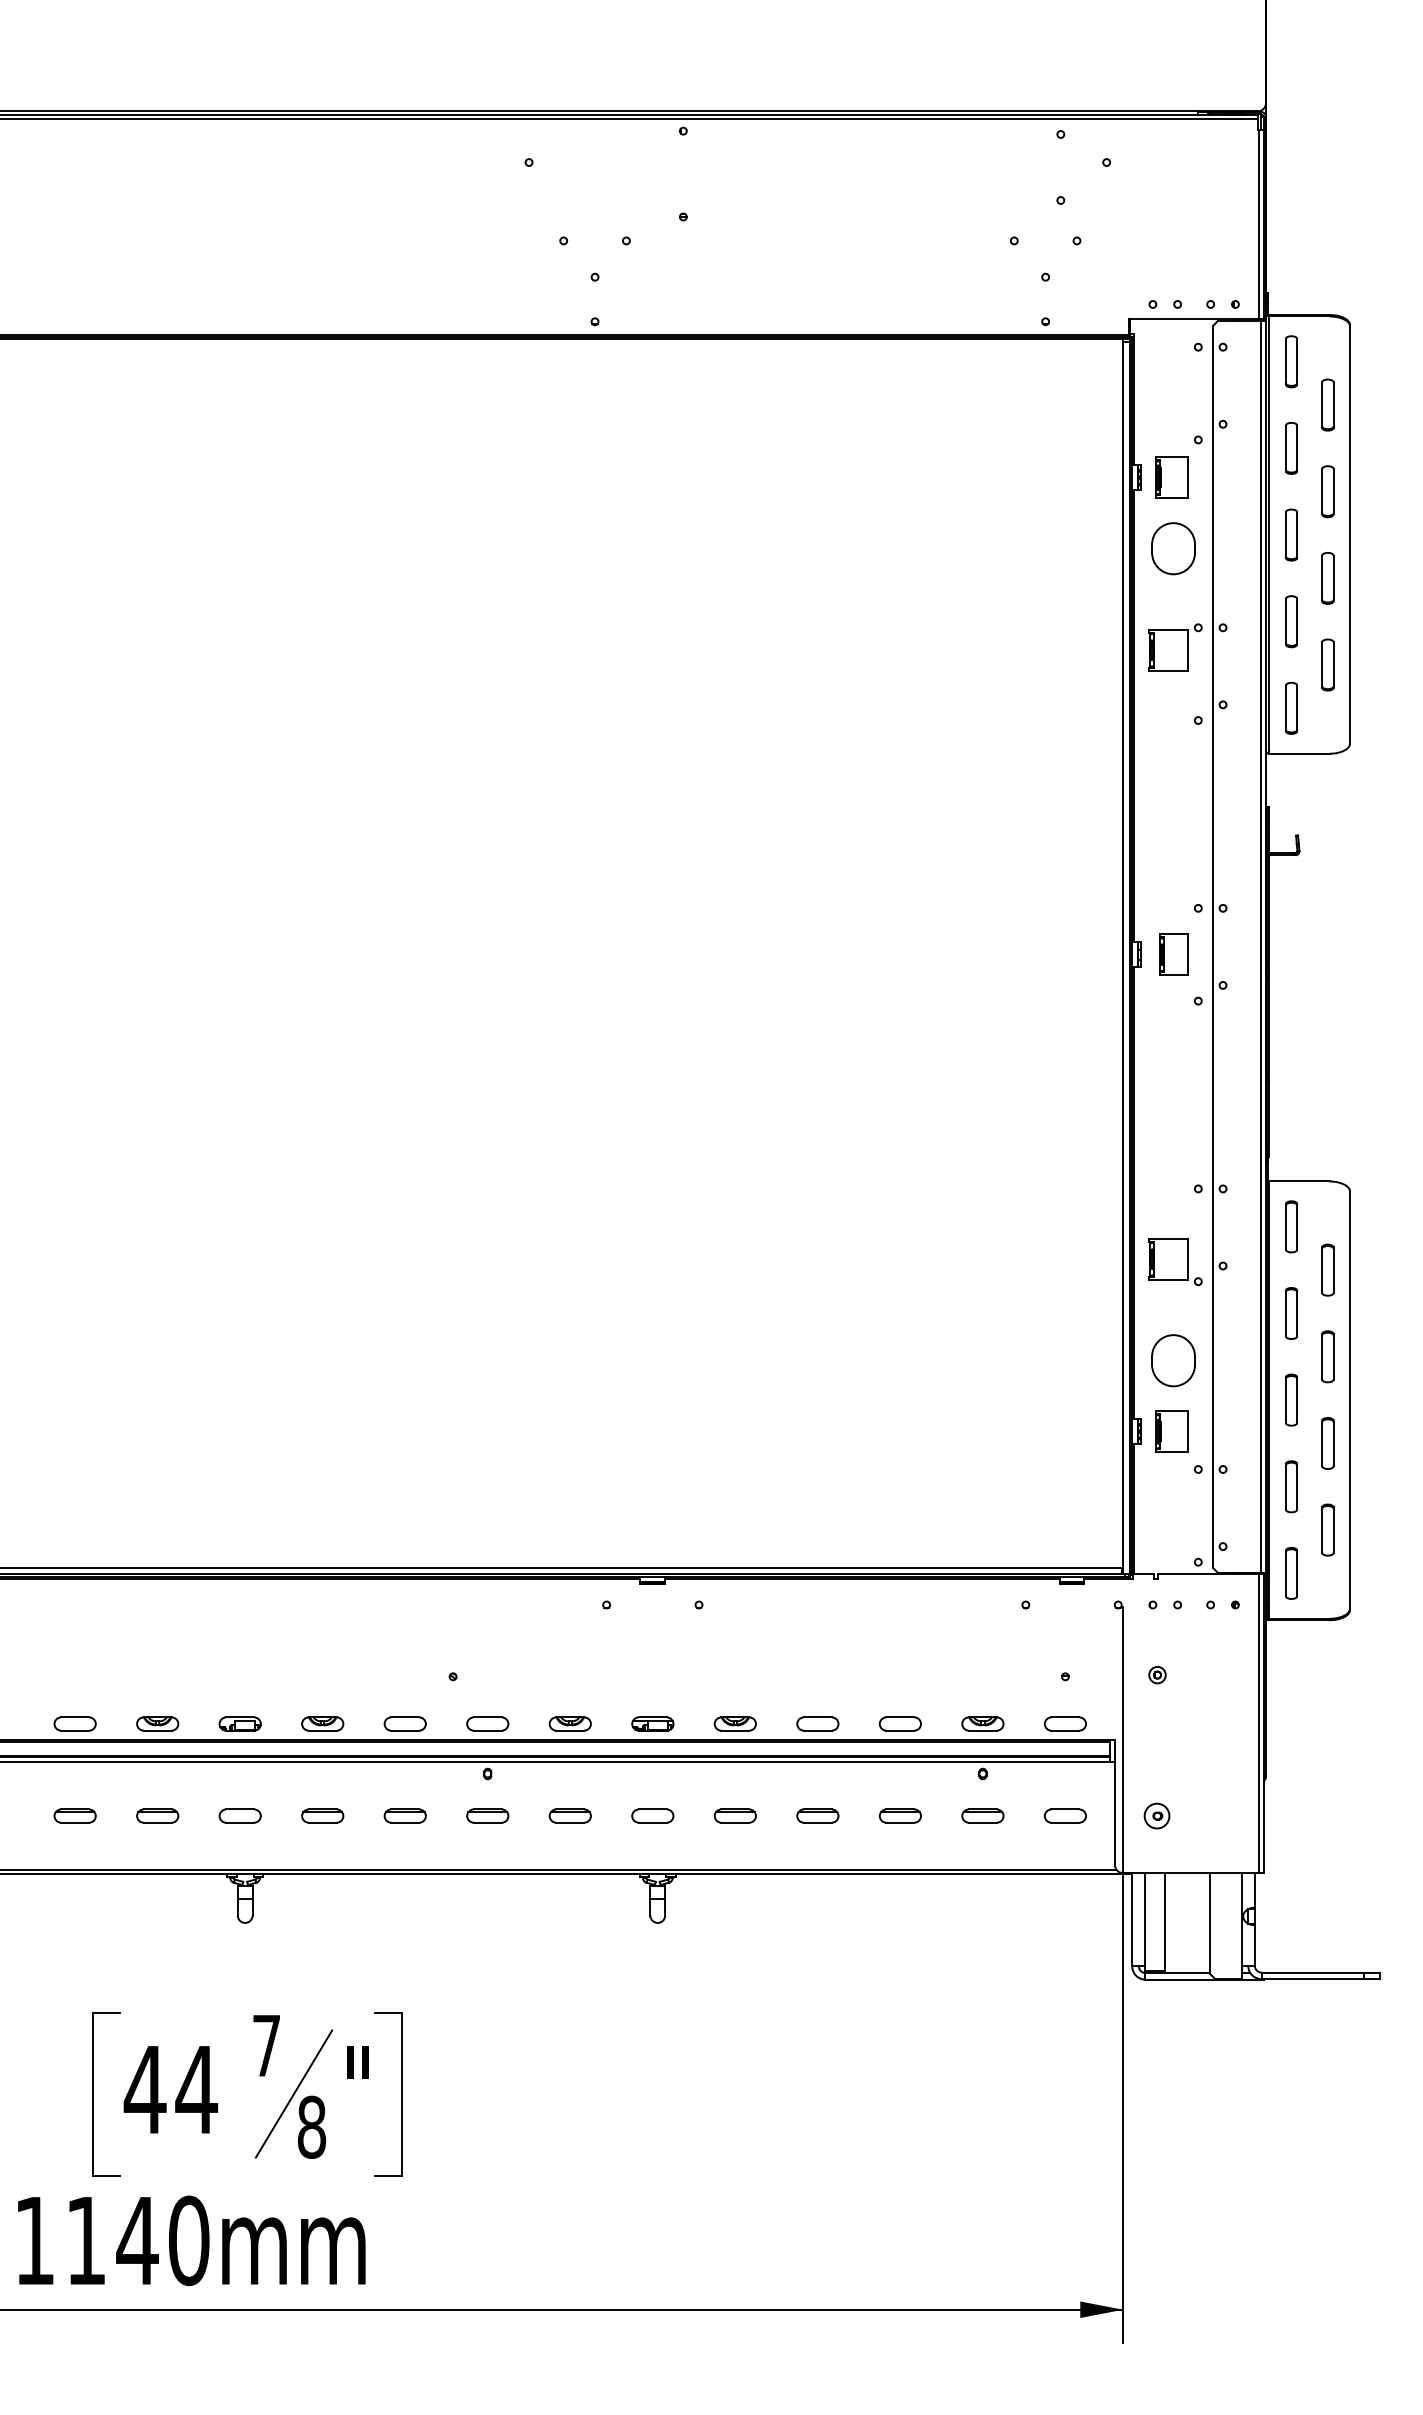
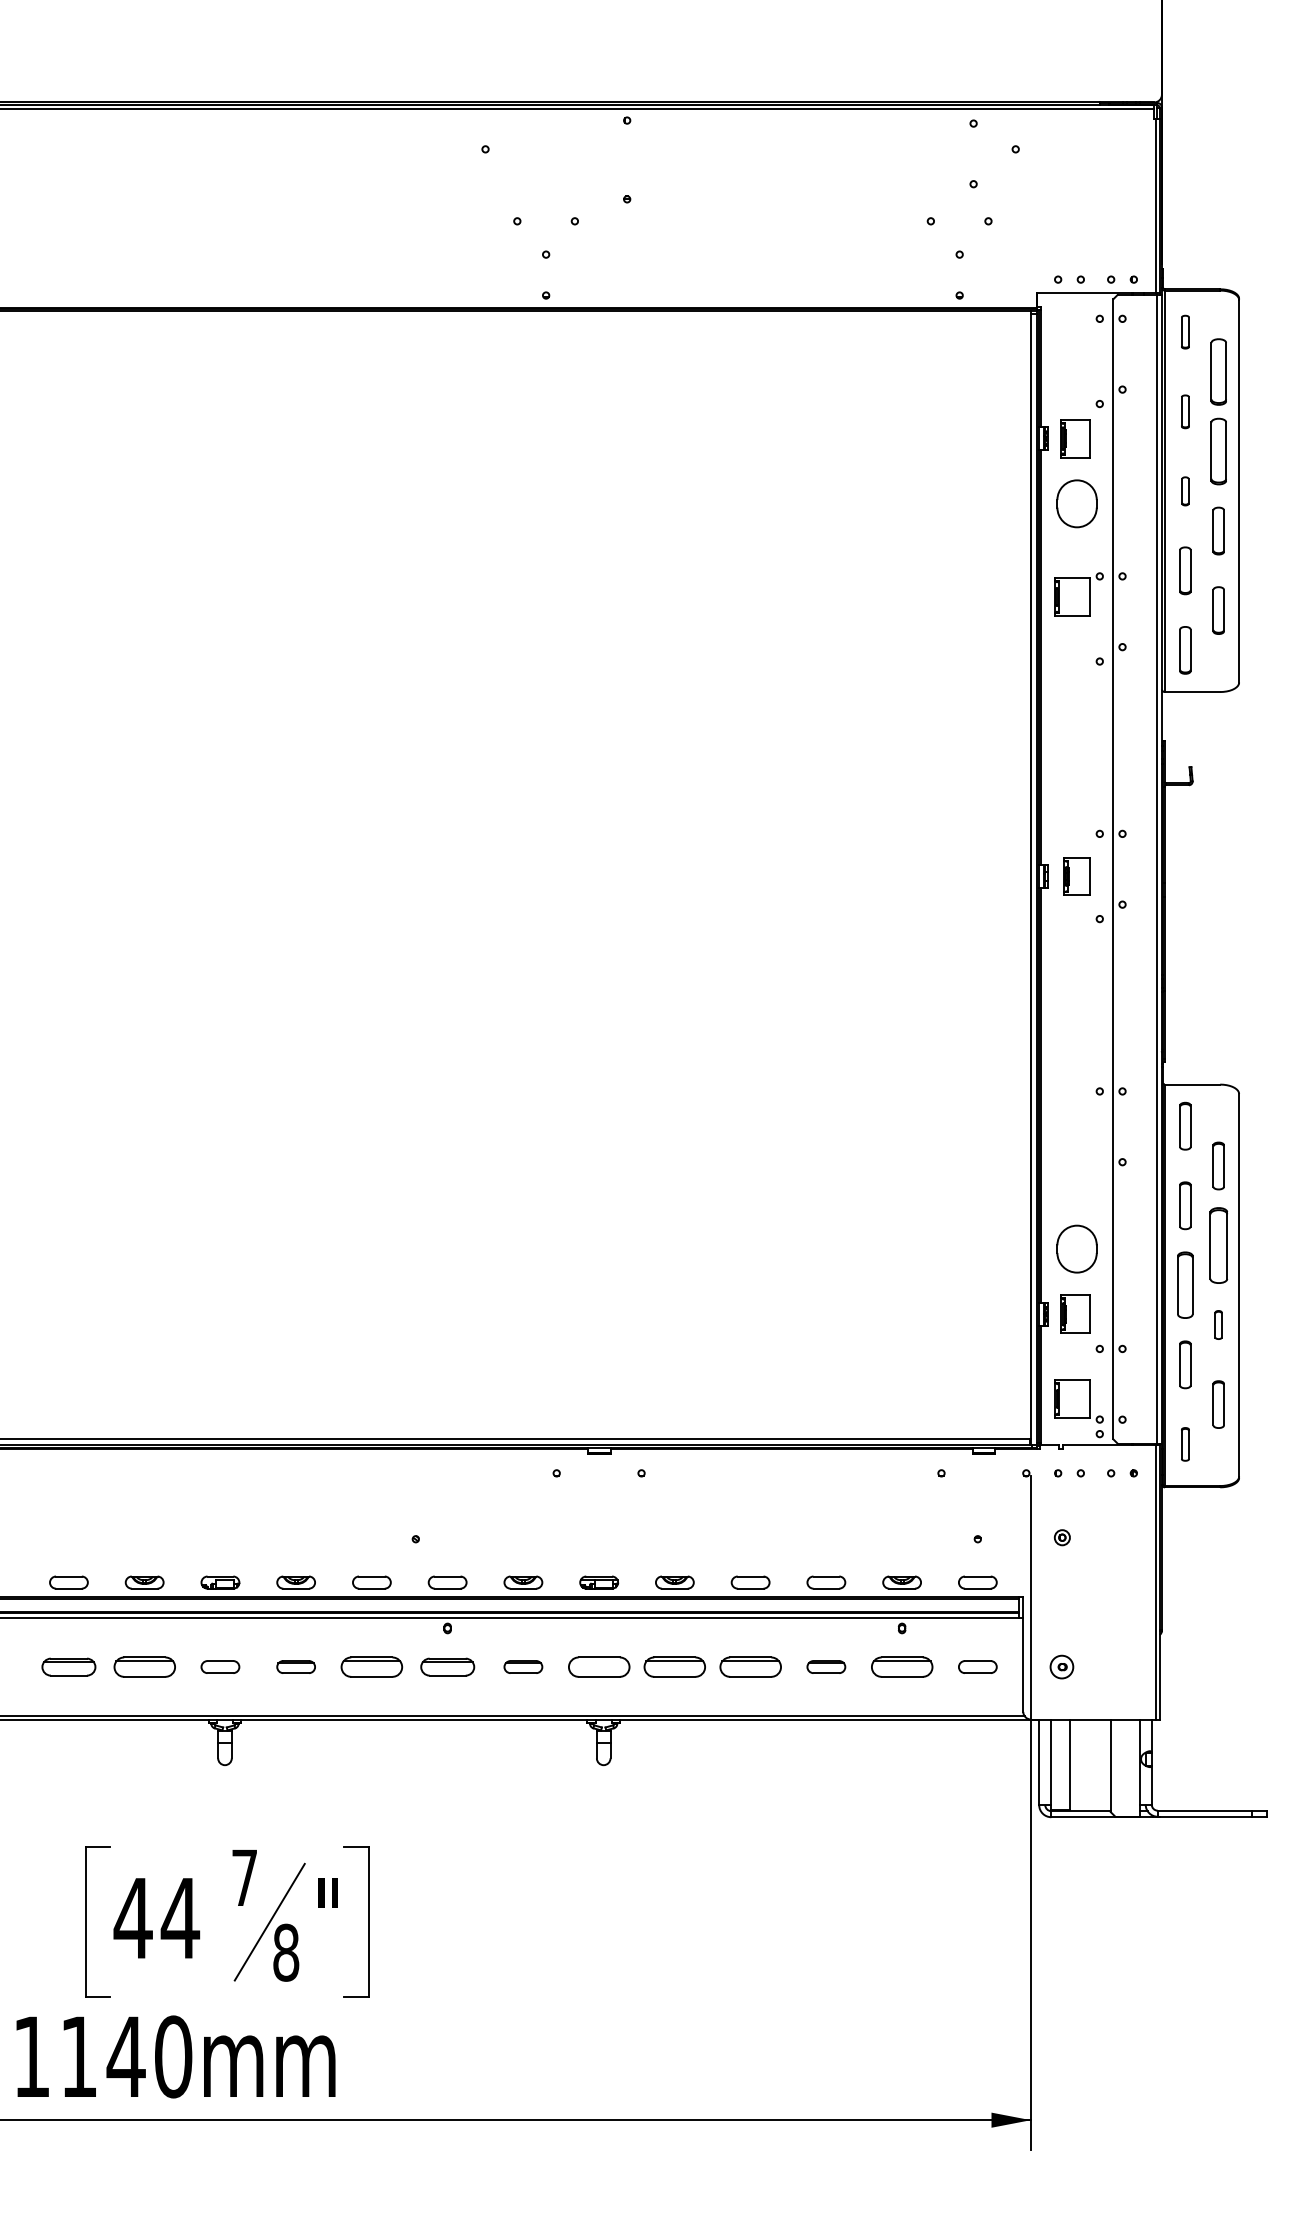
part: (1291, 360) -> (1185, 331), size x0.7
part: (1327, 404) -> (1218, 371), size x1.4
part: (1291, 448) -> (1185, 411), size x0.7
part: (1327, 491) -> (1218, 451), size x1.4
part: (1291, 535) -> (1185, 491), size x0.6
part: (1175, 1261) -> (1078, 1401), moved
part: (1327, 1356) -> (1218, 1245), size x1.6
part: (1291, 1400) -> (1185, 1285), size x1.4
part: (1327, 1442) -> (1218, 1324), size x0.6
part: (1291, 1573) -> (1185, 1444), size x0.7
part: (74, 1815) -> (68, 1666), size x1.4
part: (157, 1815) -> (144, 1666), size x1.6
part: (404, 1815) -> (371, 1666), size x1.6
part: (487, 1815) -> (447, 1666), size x1.4
part: (652, 1815) -> (598, 1666), size x1.6
part: (734, 1815) -> (674, 1666), size x1.6
part: (817, 1815) -> (750, 1666), size x1.6
part: (982, 1815) -> (901, 1666), size x1.6

